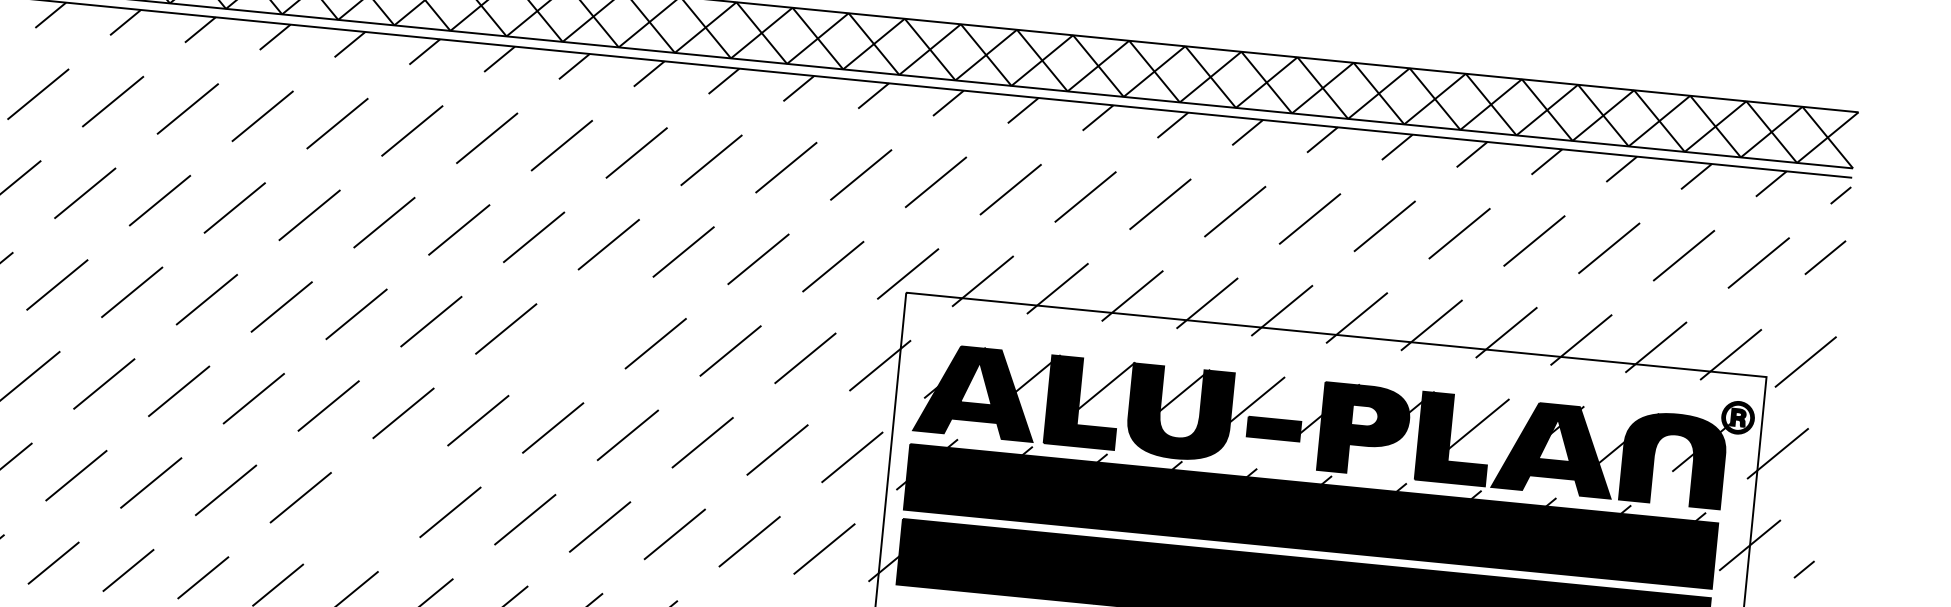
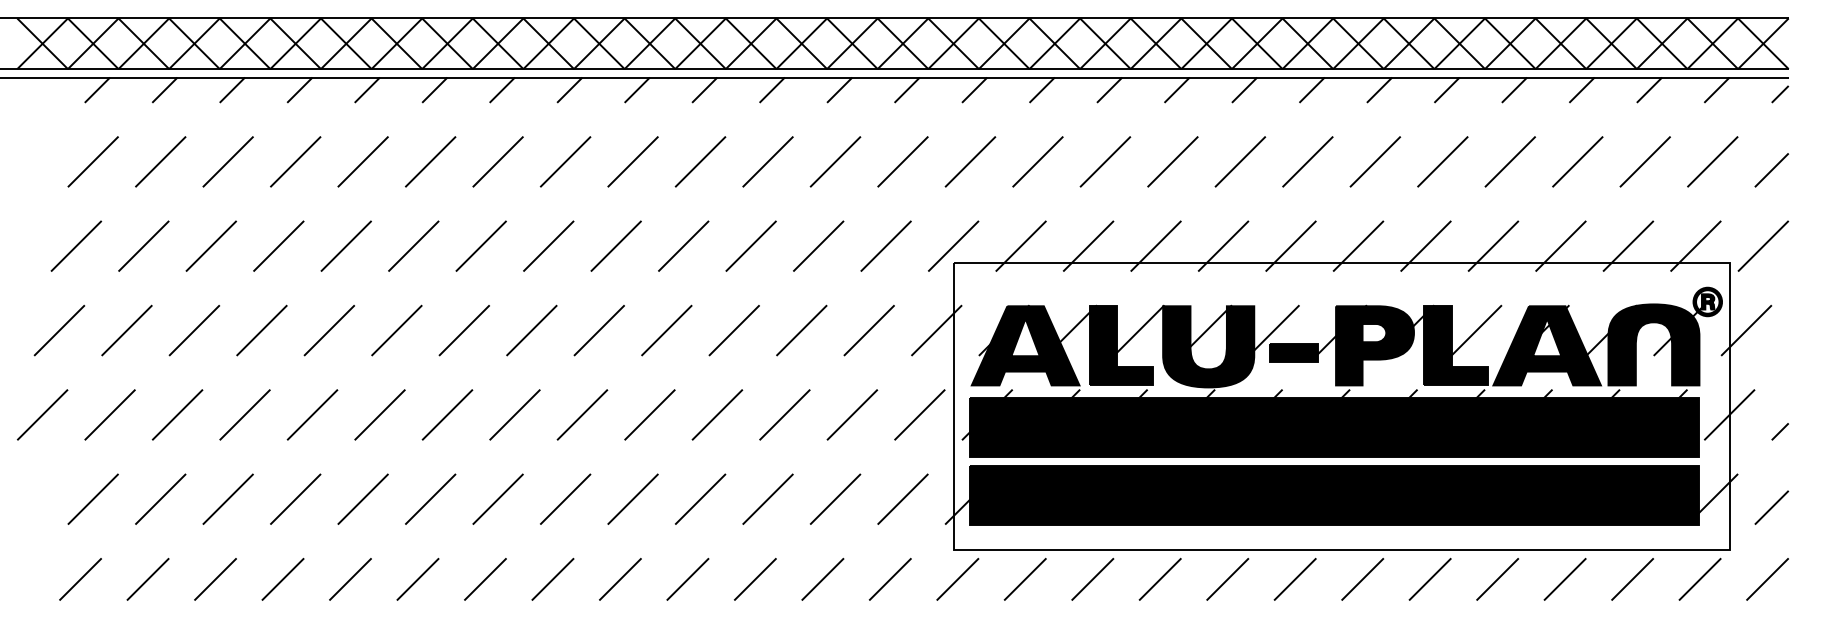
line: (1825, 257) -> (1771, 170), moved
line: (580, 336) -> (666, 330), added
line: (375, 504) -> (497, 498), added

